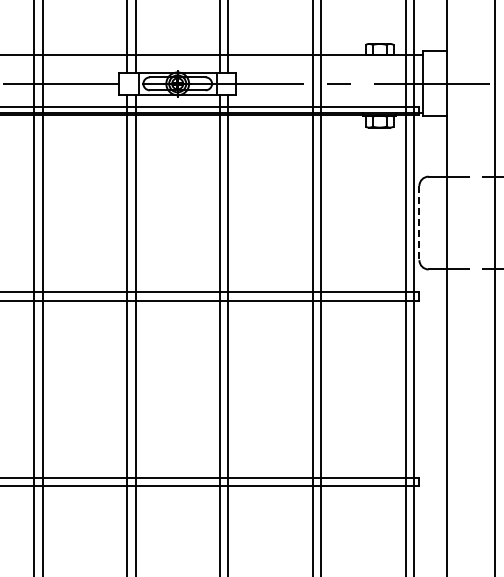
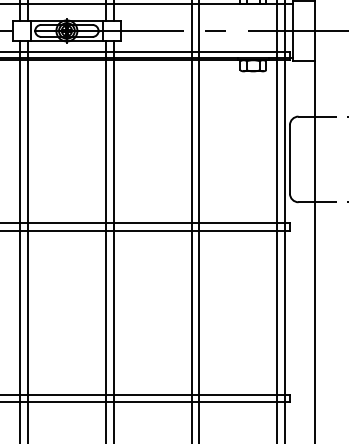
line: (419, 223) -> (290, 159), dashed -> solid

